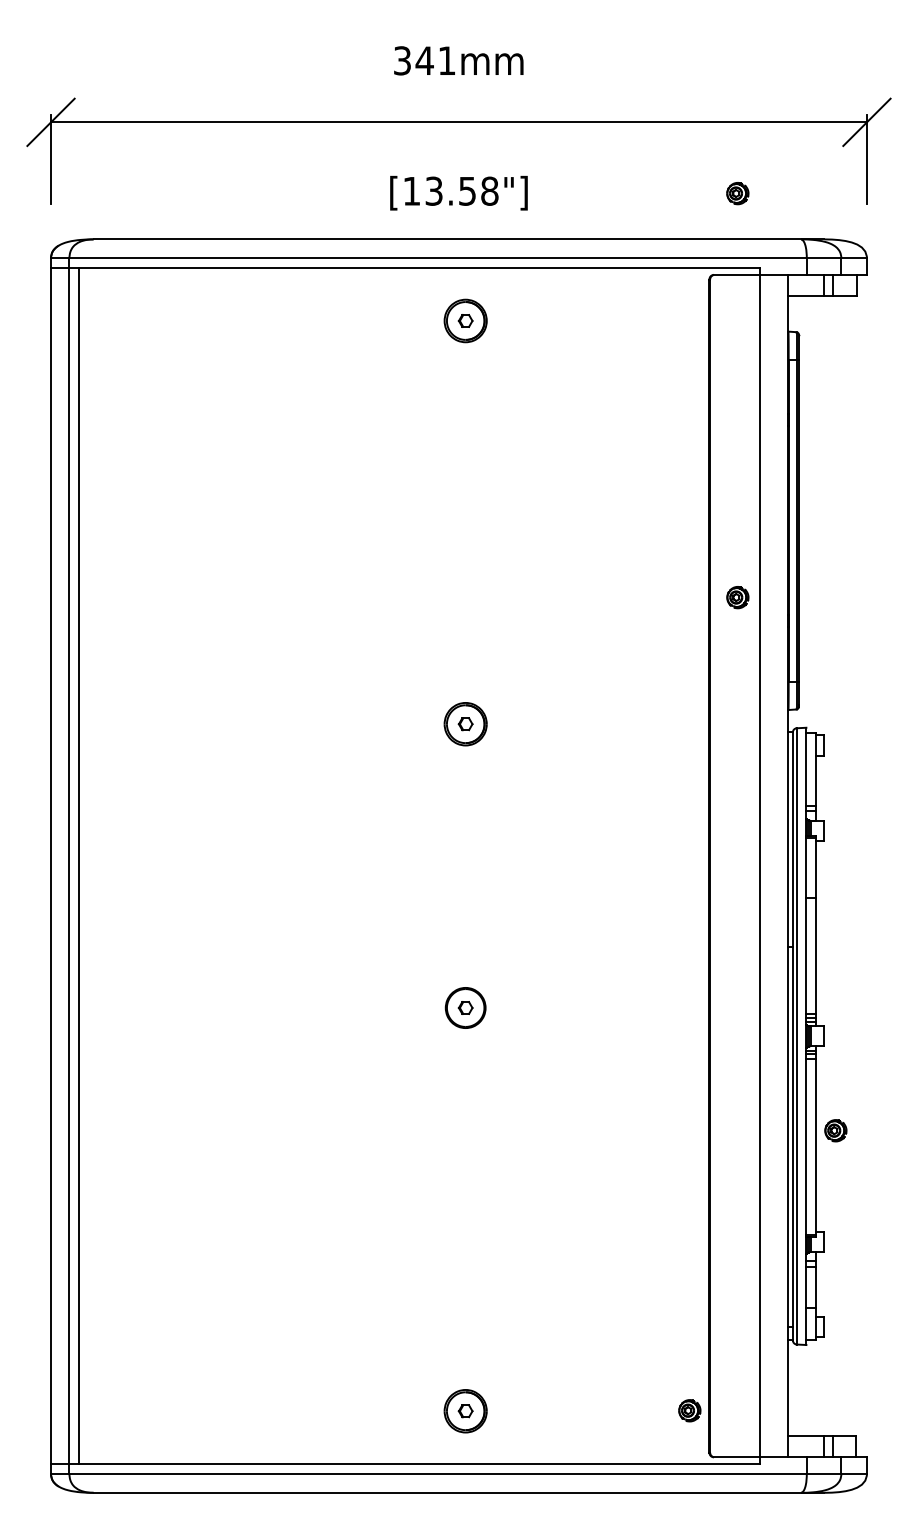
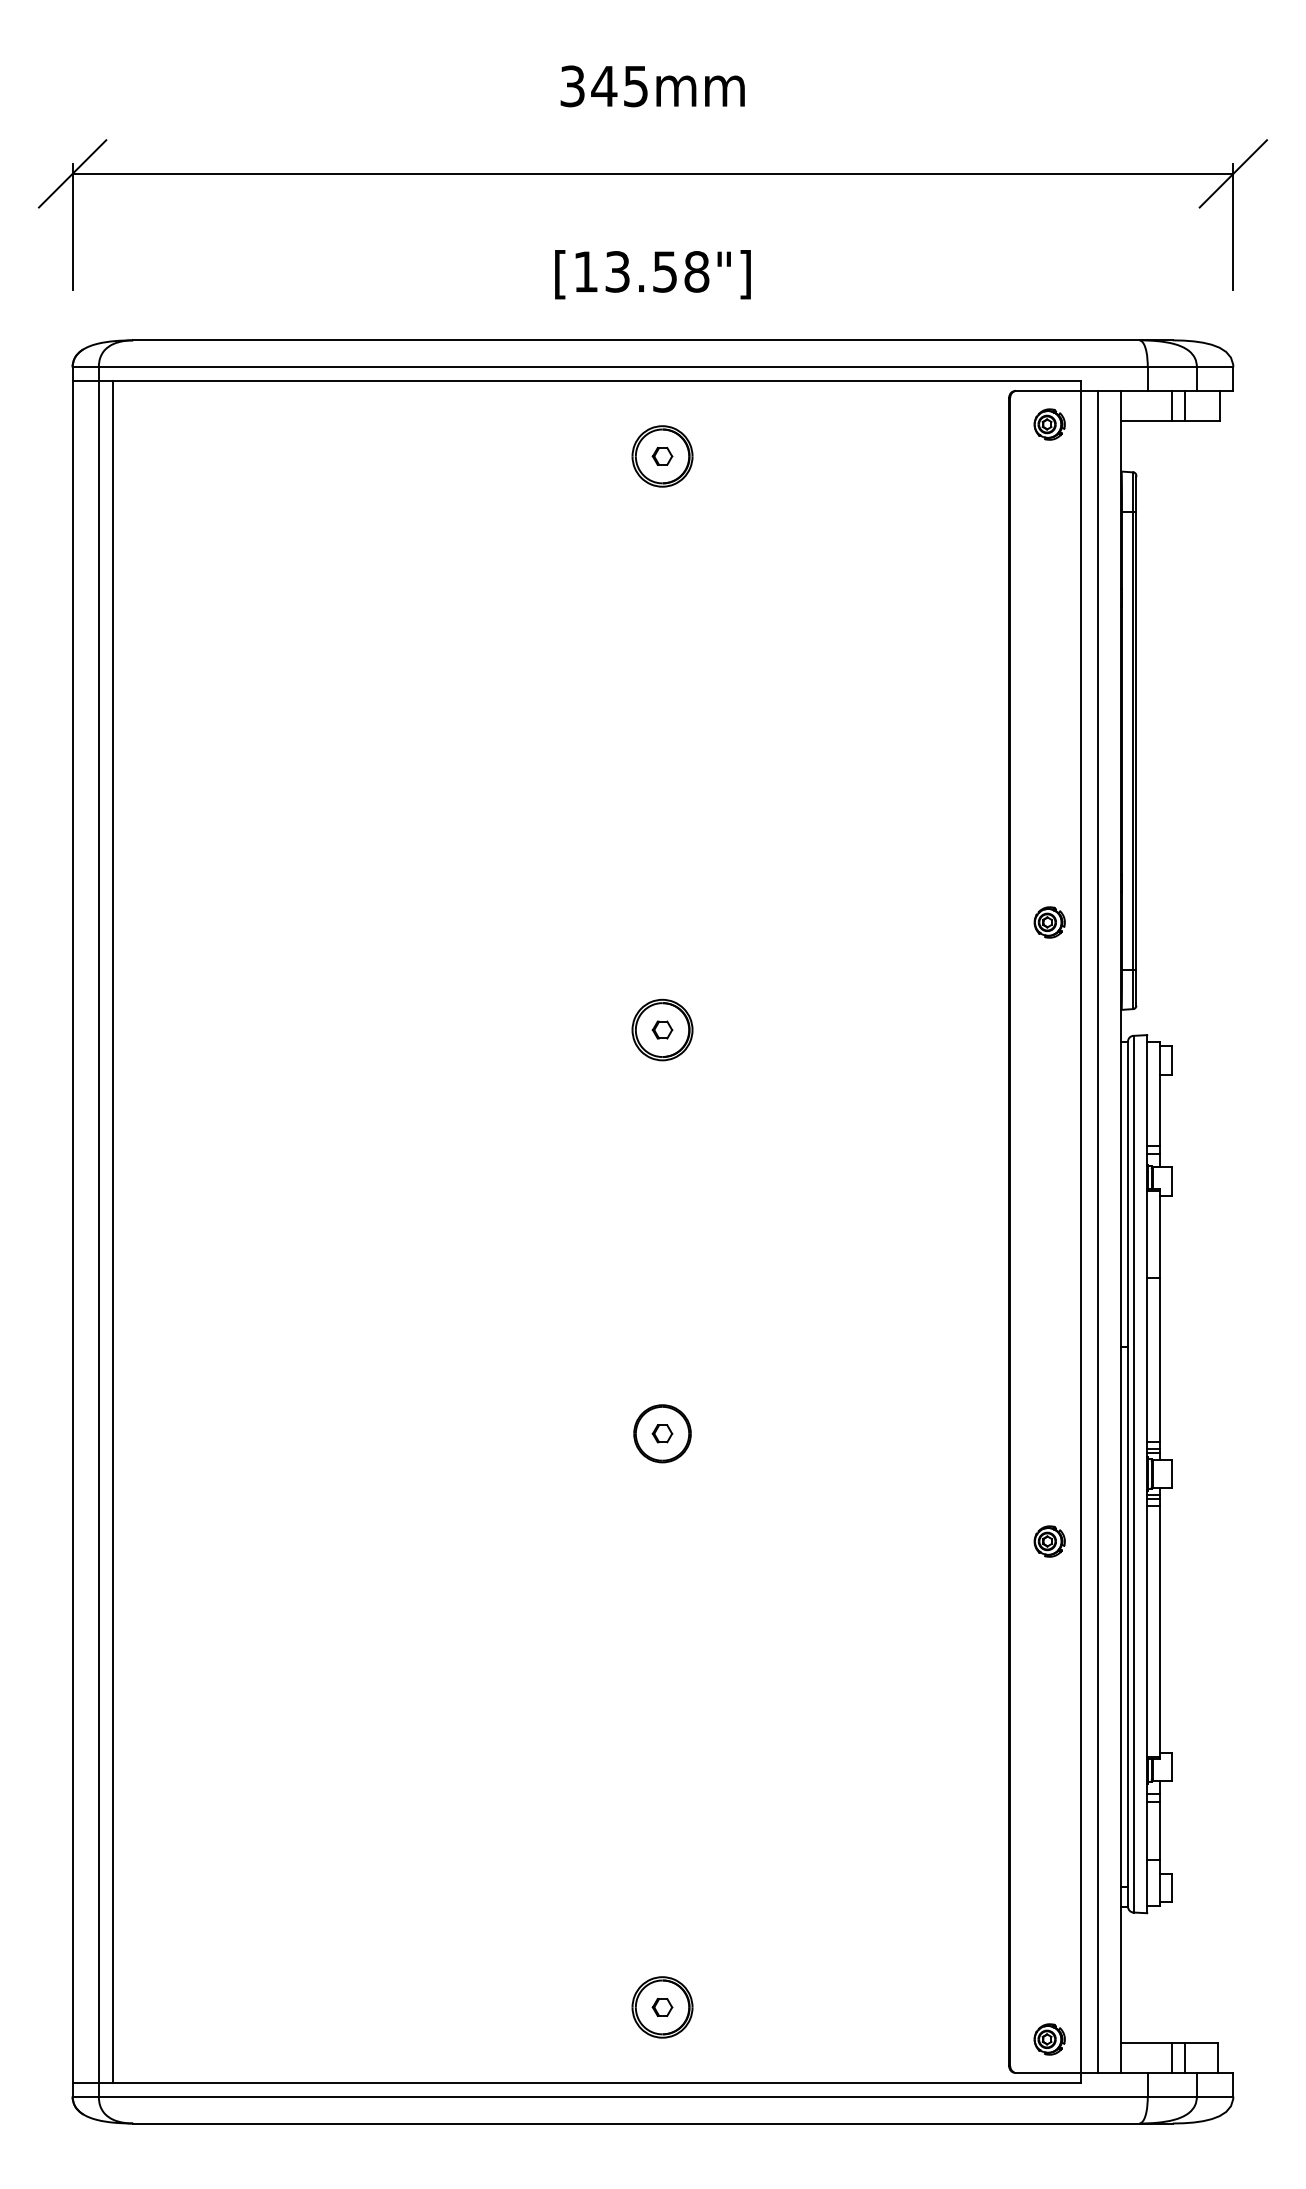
text: (446, 60) -> (635, 85), 341mm -> 345mm
part: (737, 193) -> (1049, 424), moved
part: (737, 597) -> (1049, 922), moved
line: (772, 865) -> (1098, 1231), added
part: (835, 1130) -> (1049, 1541), moved
part: (689, 1410) -> (1049, 2039), moved

